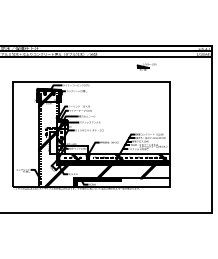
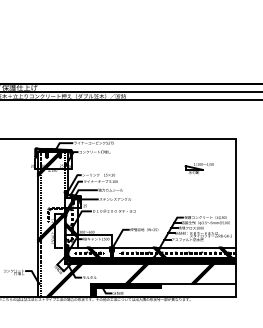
part: (146, 66) -> (198, 167), moved

